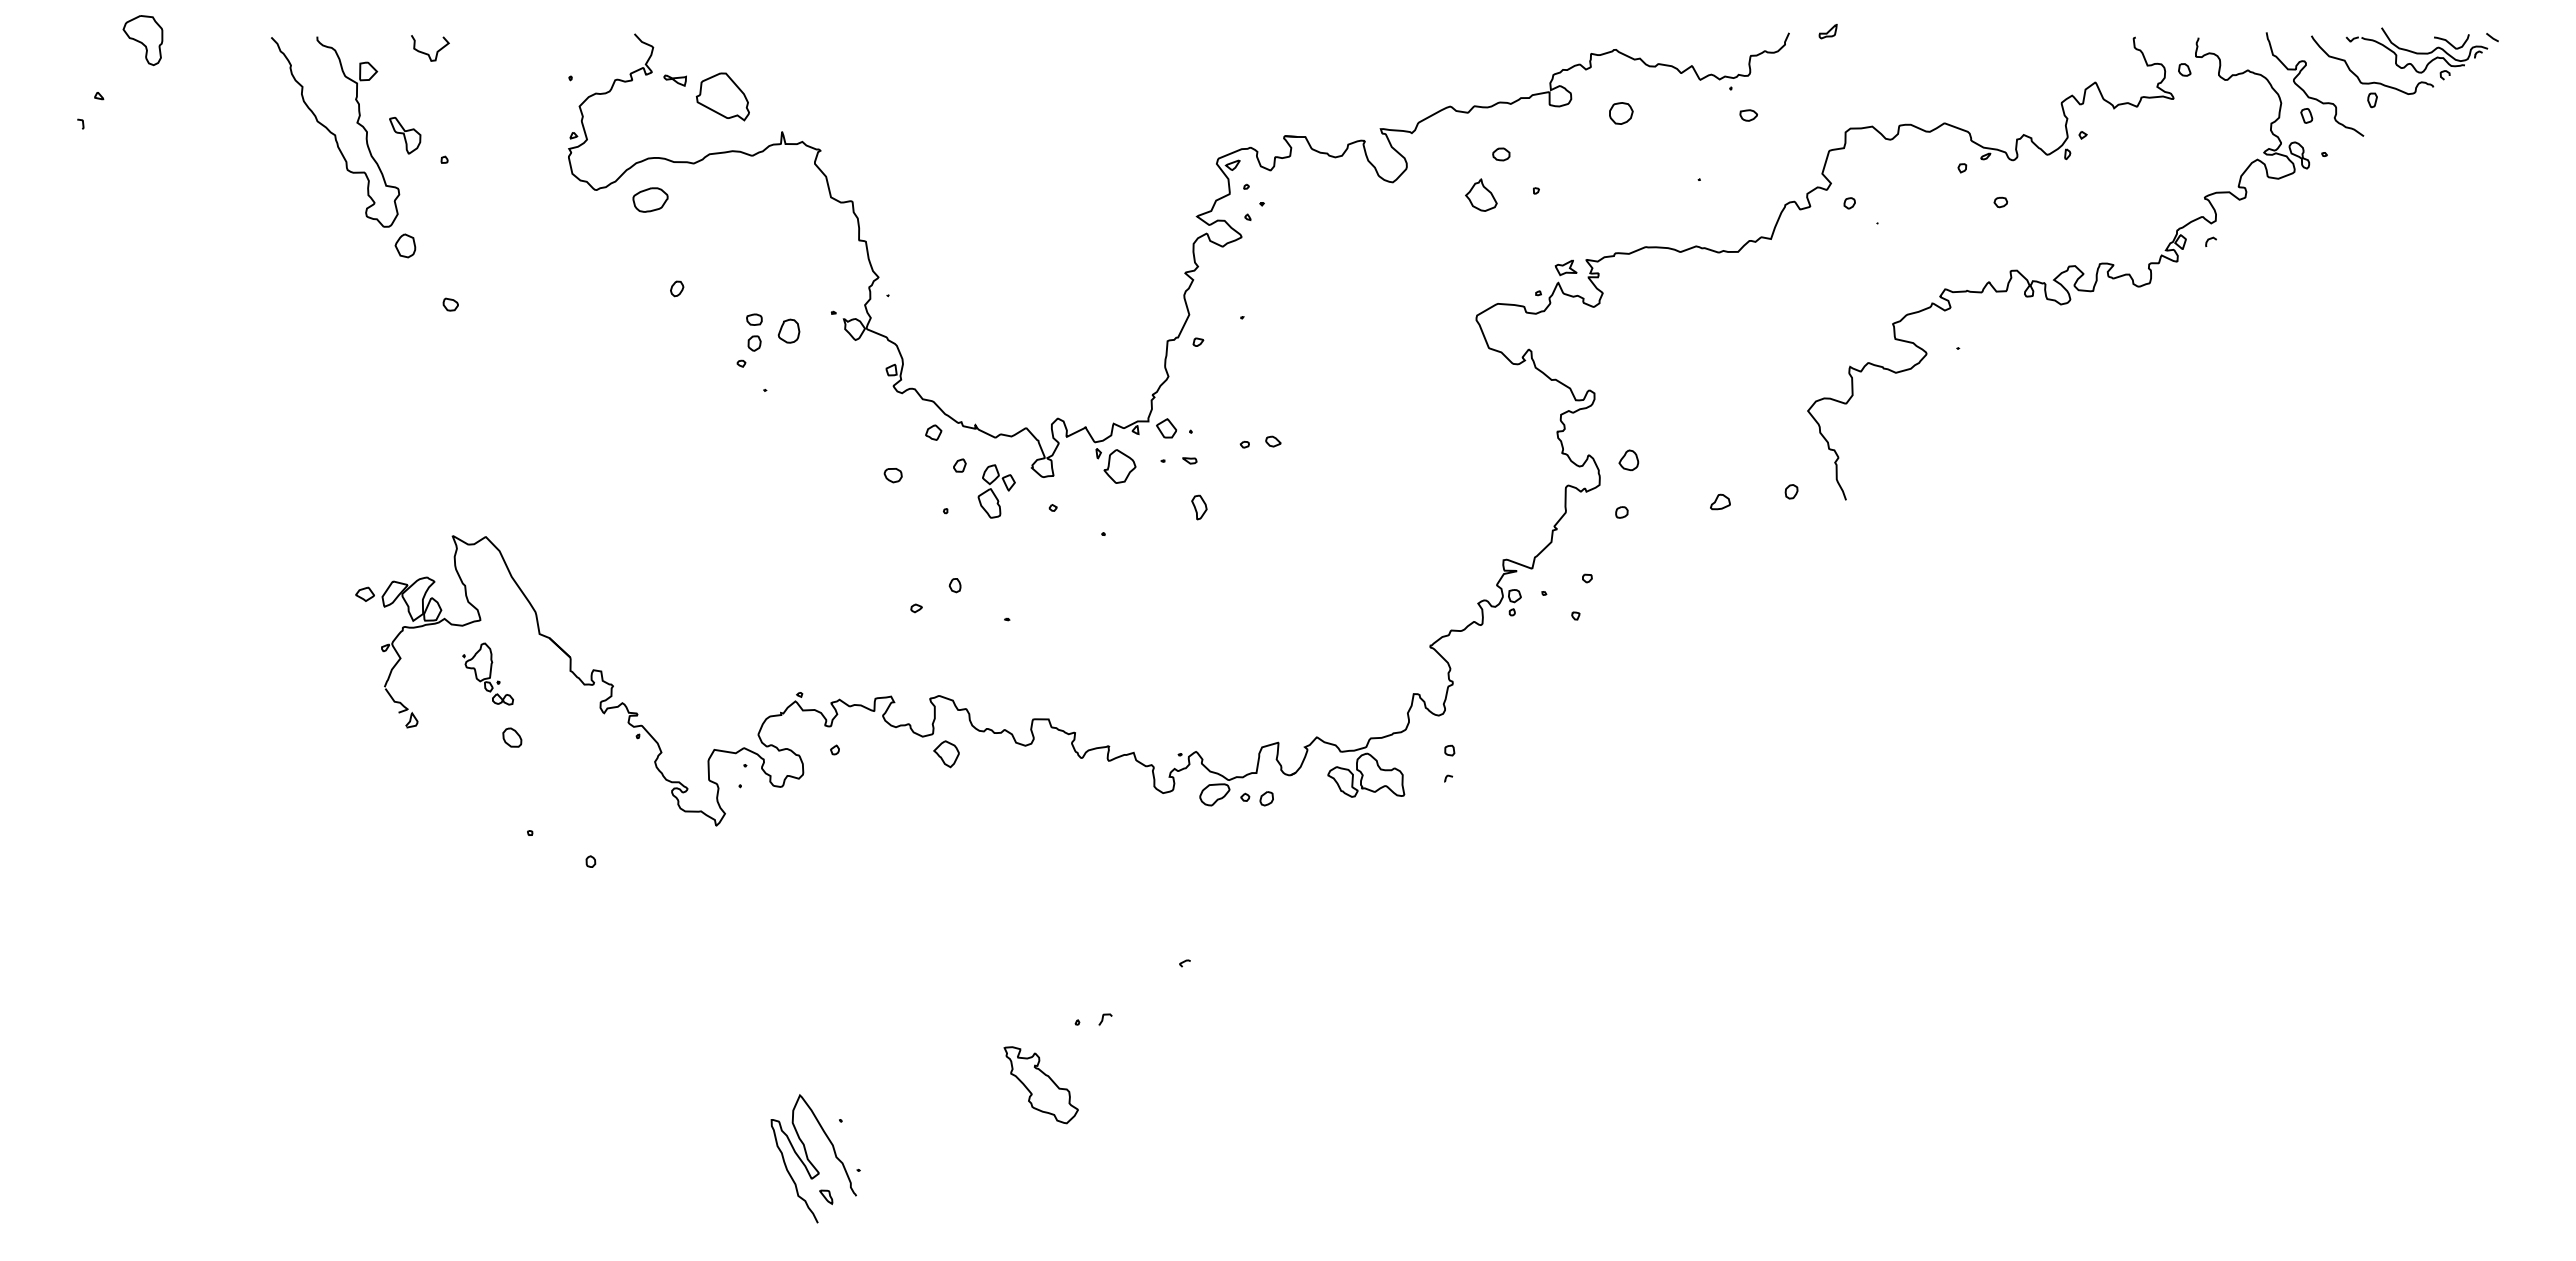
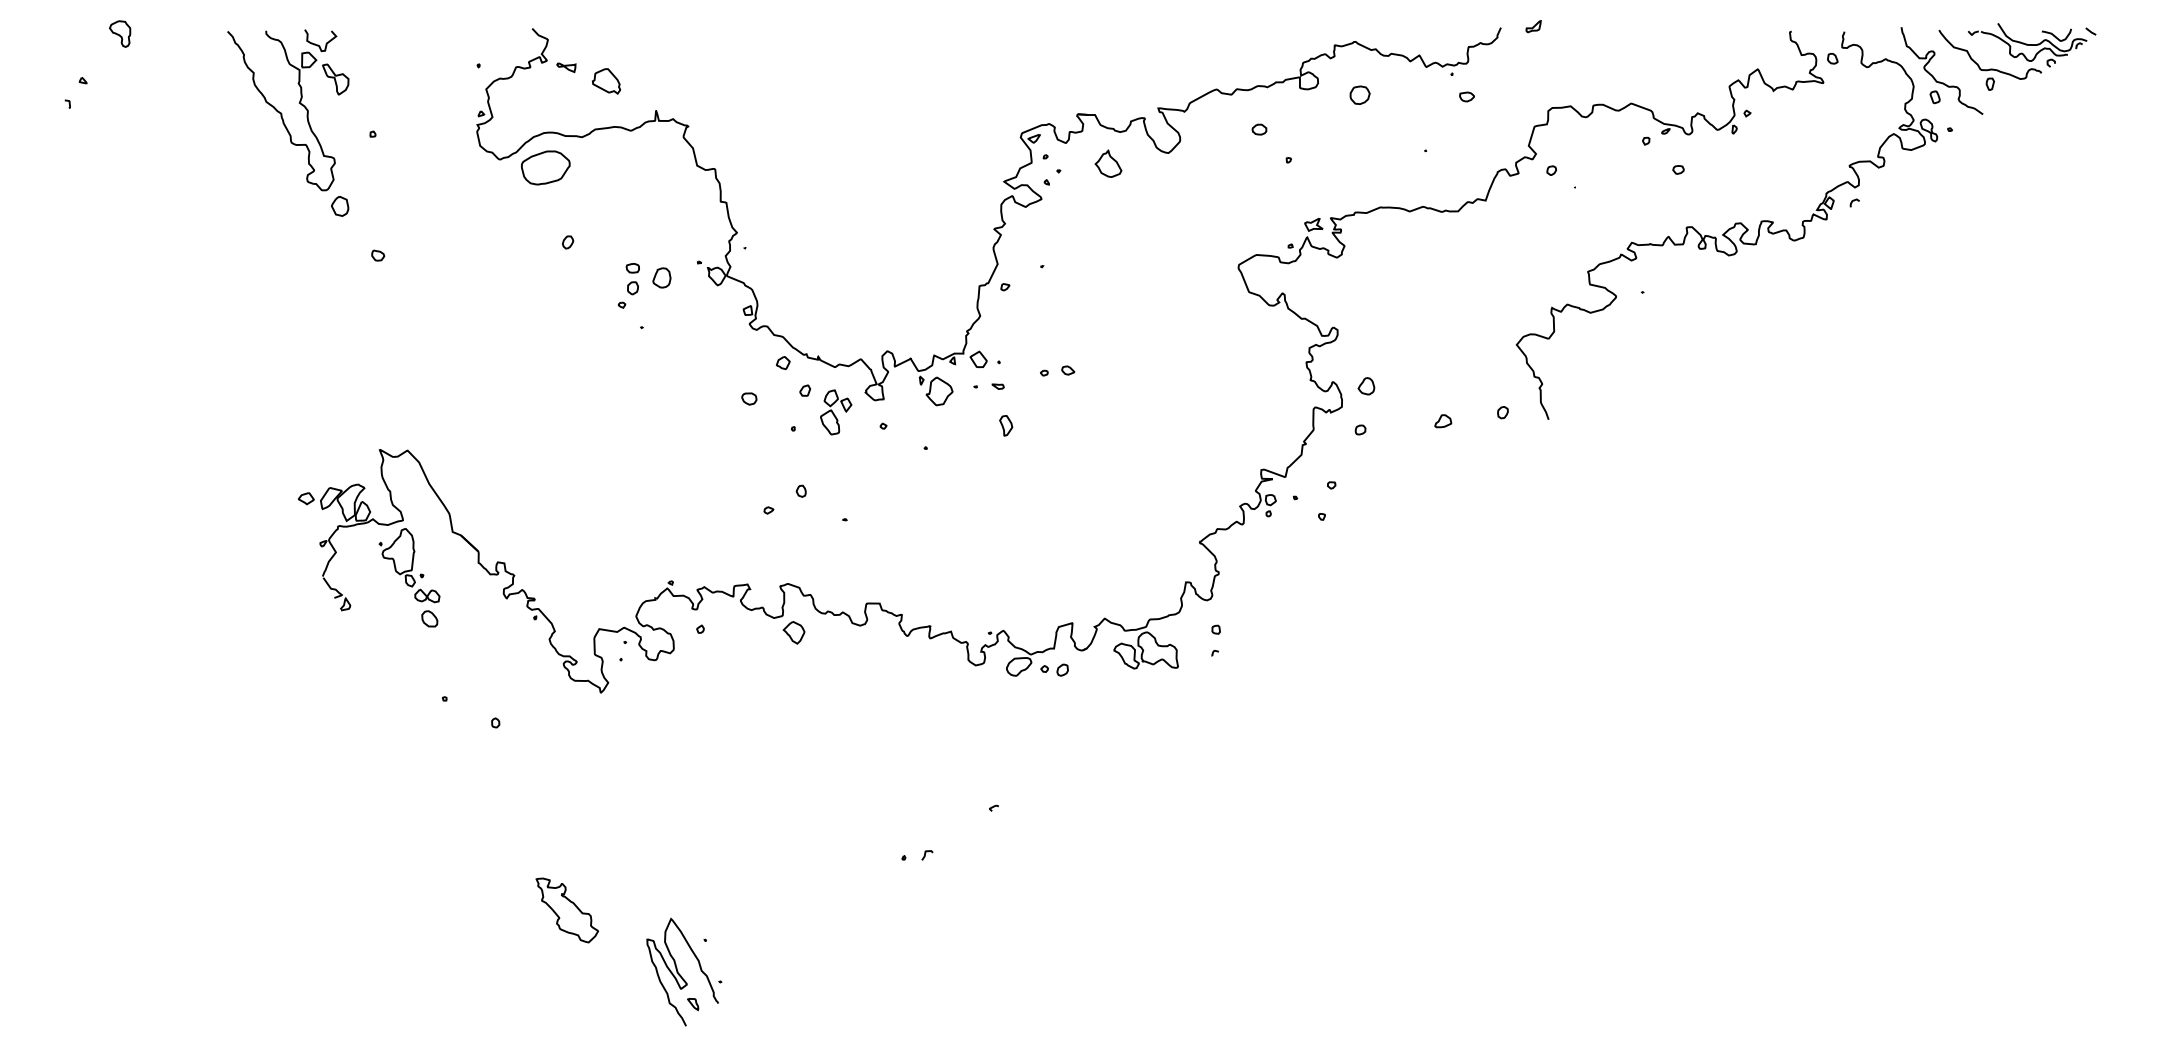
part: (143, 40) -> (120, 34), size x0.62
curve: (428, 53) -> (319, 44), moved
part: (722, 96) -> (606, 81), size x0.62
part: (405, 135) -> (335, 79), moved
part: (1481, 194) -> (1108, 163), moved
part: (650, 199) -> (545, 167), size x1.67
part: (487, 673) -> (408, 565), size x1.43
part: (1040, 1085) -> (566, 910), moved

